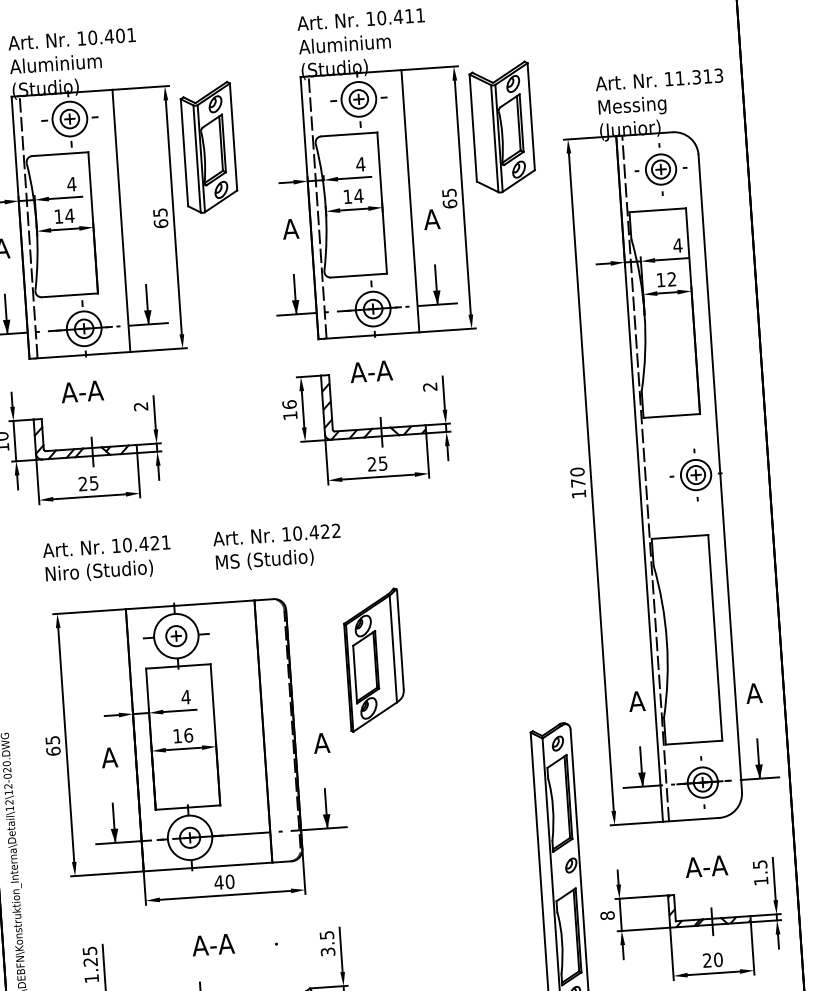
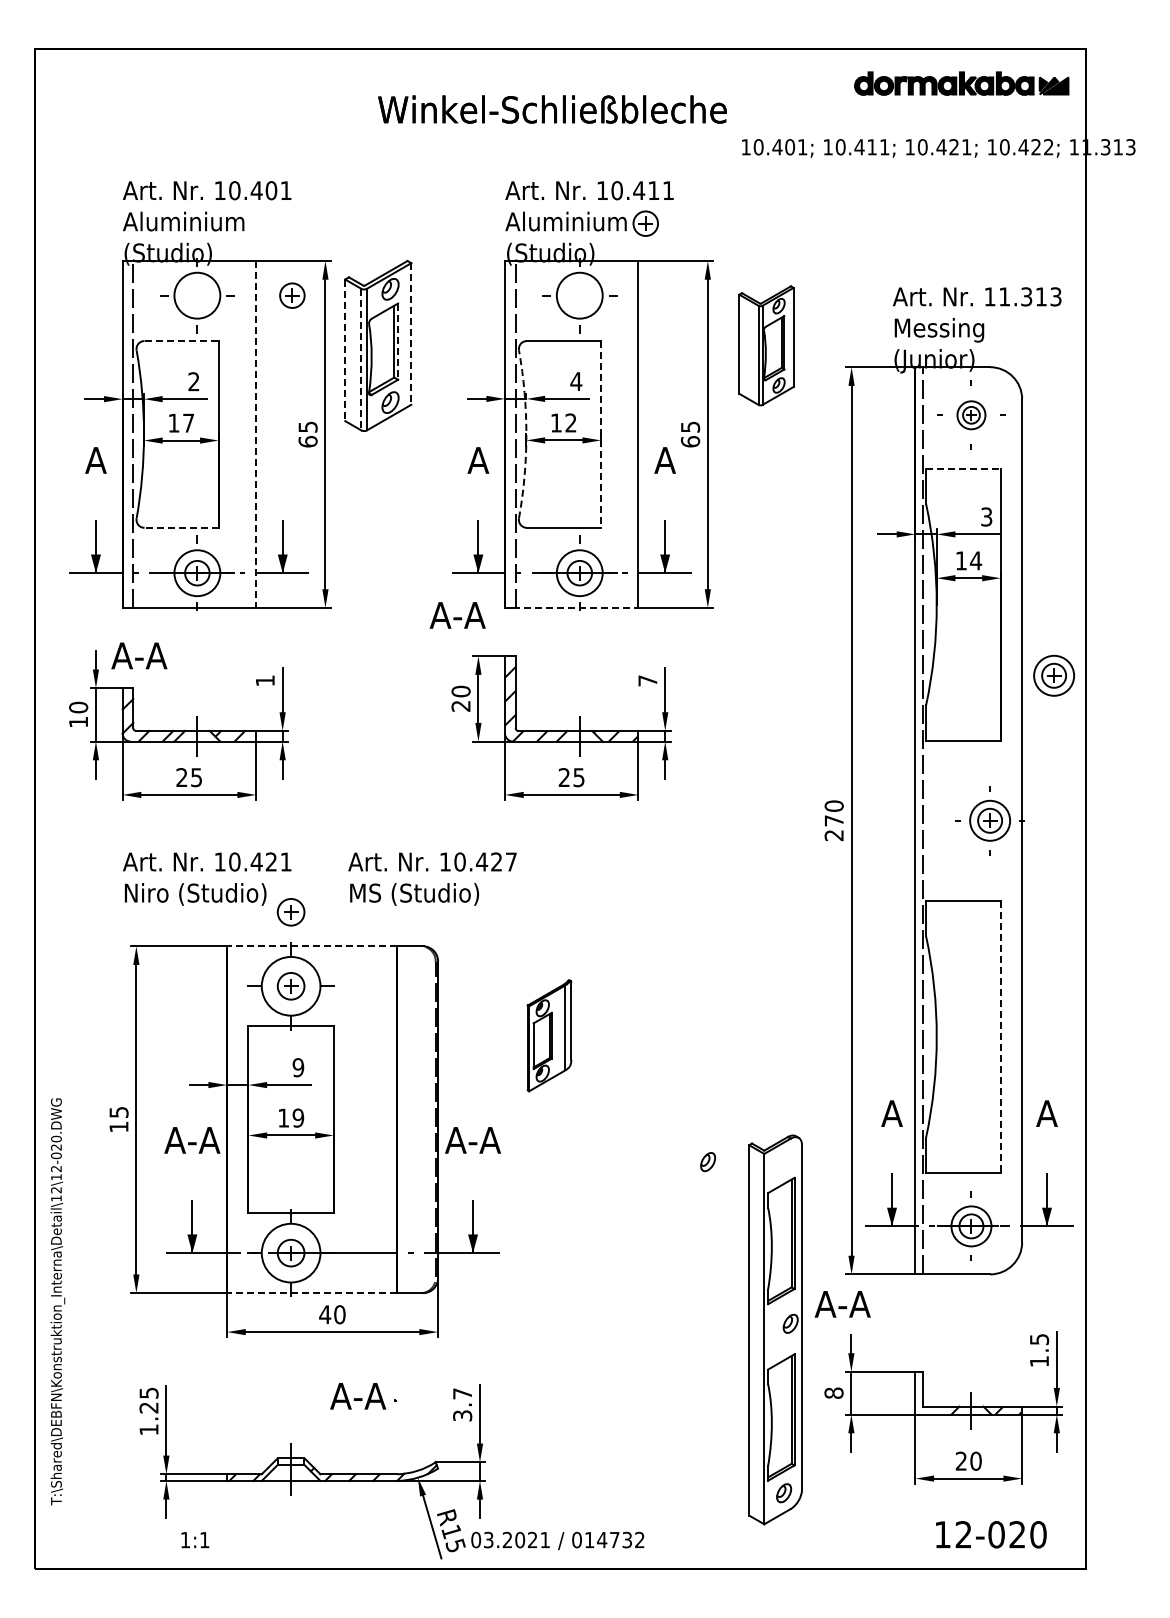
part: (358, 99) -> (645, 223), moved
part: (69, 118) -> (292, 295), moved
part: (502, 127) -> (766, 345), size x0.7
line: (233, 137) -> (411, 334), solid -> dashed
line: (224, 144) -> (398, 342), solid -> dashed
line: (184, 152) -> (345, 350), solid -> dashed
line: (61, 154) -> (182, 341), solid -> dashed
line: (197, 158) -> (361, 359), solid -> dashed
part: (661, 169) -> (971, 415), size x0.7
text: (71, 184) -> (193, 381), 4 -> 2
text: (359, 195) -> (571, 422), 14 -> 12
line: (382, 203) -> (601, 434), solid -> dashed
arc: (325, 207) -> (526, 434), solid -> dashed
line: (657, 210) -> (963, 468), solid -> dashed
text: (69, 215) -> (188, 422), 14 -> 17
line: (121, 220) -> (256, 434), solid -> dashed
text: (677, 245) -> (986, 516), 4 -> 3
text: (672, 279) -> (976, 560), 12 -> 14
line: (69, 295) -> (181, 527), solid -> dashed
line: (371, 335) -> (575, 607), solid -> dashed
part: (736, 362) -> (1053, 675), added
text: (371, 371) -> (457, 615), moved
text: (429, 386) -> (647, 680), 2 -> 7
text: (82, 391) -> (139, 655), moved
text: (140, 406) -> (264, 680), 2 -> 1
text: (289, 409) -> (460, 698), 16 -> 20
text: (578, 494) -> (833, 835), 170 -> 270
text: (335, 530) -> (510, 861), 10.422 -> 10.427
part: (172, 580) -> (290, 912), added
line: (189, 605) -> (311, 946), solid -> dashed
line: (715, 638) -> (1000, 1037), solid -> dashed
part: (374, 660) -> (549, 1035), size x0.6
text: (186, 697) -> (298, 1067), 4 -> 9
text: (188, 734) -> (298, 1117), 16 -> 19
text: (322, 743) -> (473, 1140), A -> A-A
part: (558, 743) -> (708, 1162), moved
text: (53, 751) -> (118, 1126), 65 -> 15
text: (109, 757) -> (192, 1140), A -> A-A
text: (706, 866) -> (842, 1304), moved
line: (207, 867) -> (311, 1293), solid -> dashed
hatch: (684, 909) -> (935, 1392), removed
text: (326, 935) -> (462, 1393), 3.5 -> 3.7
text: (213, 945) -> (358, 1396), moved

